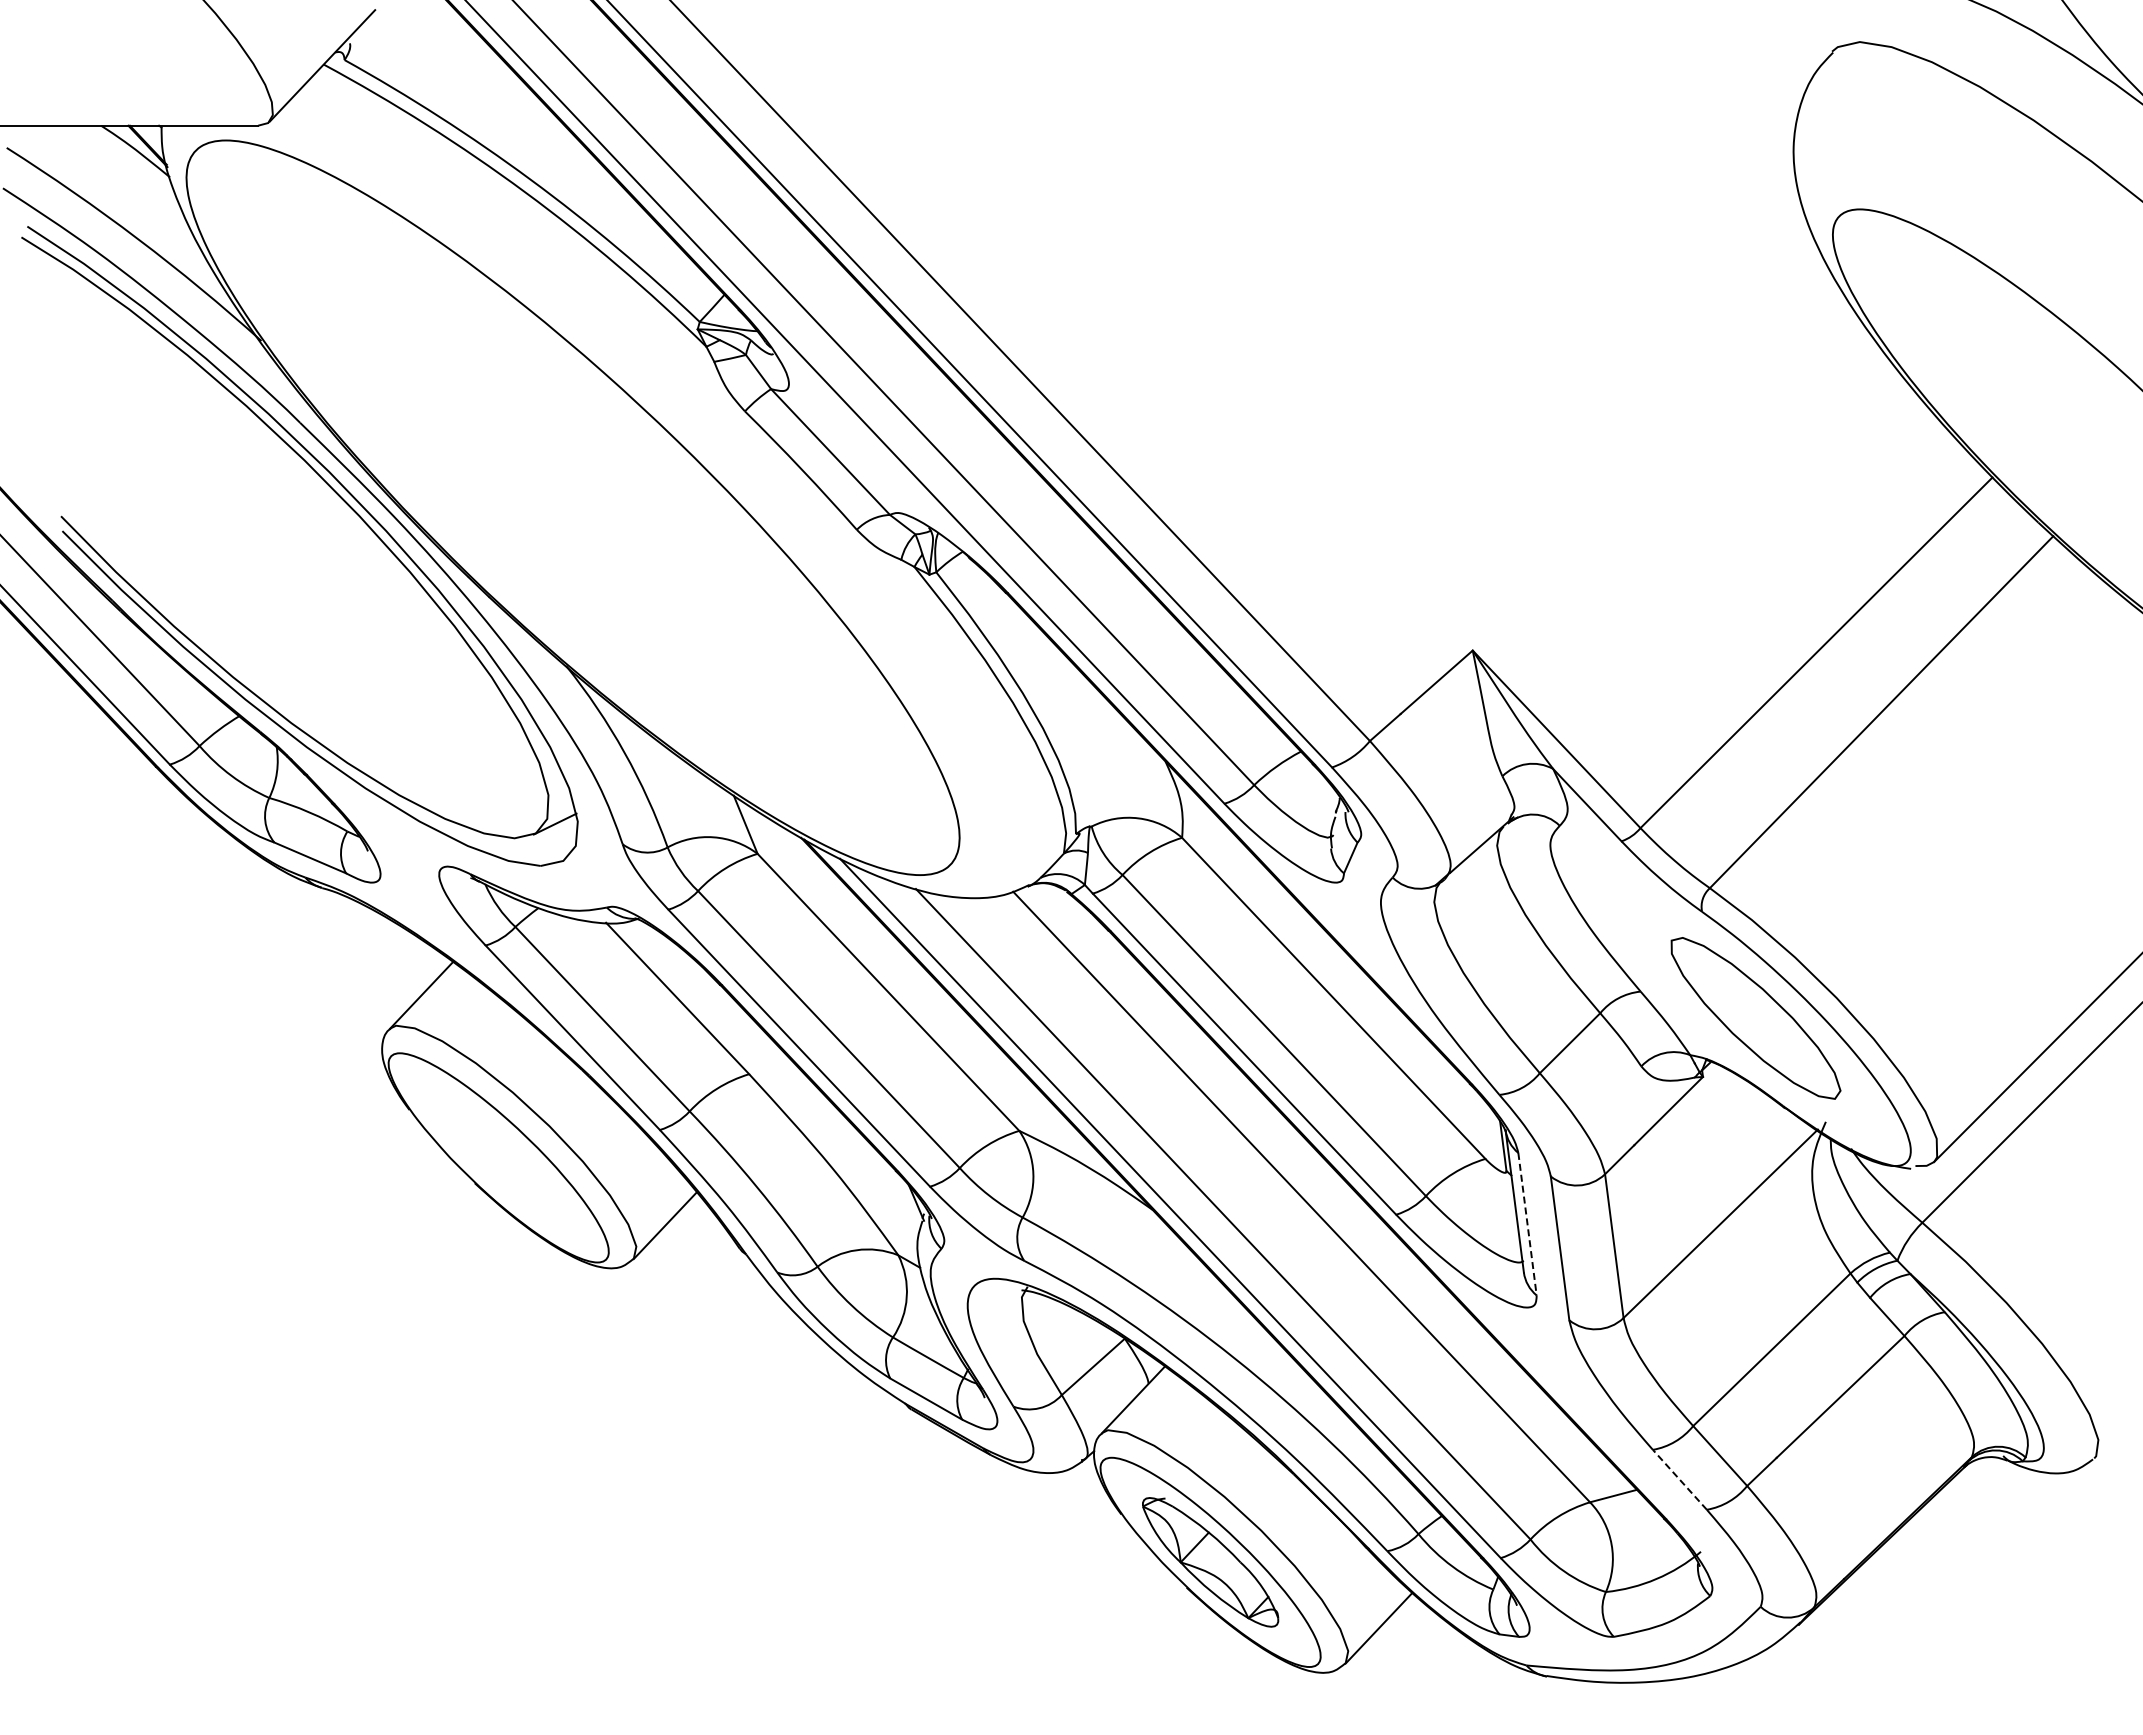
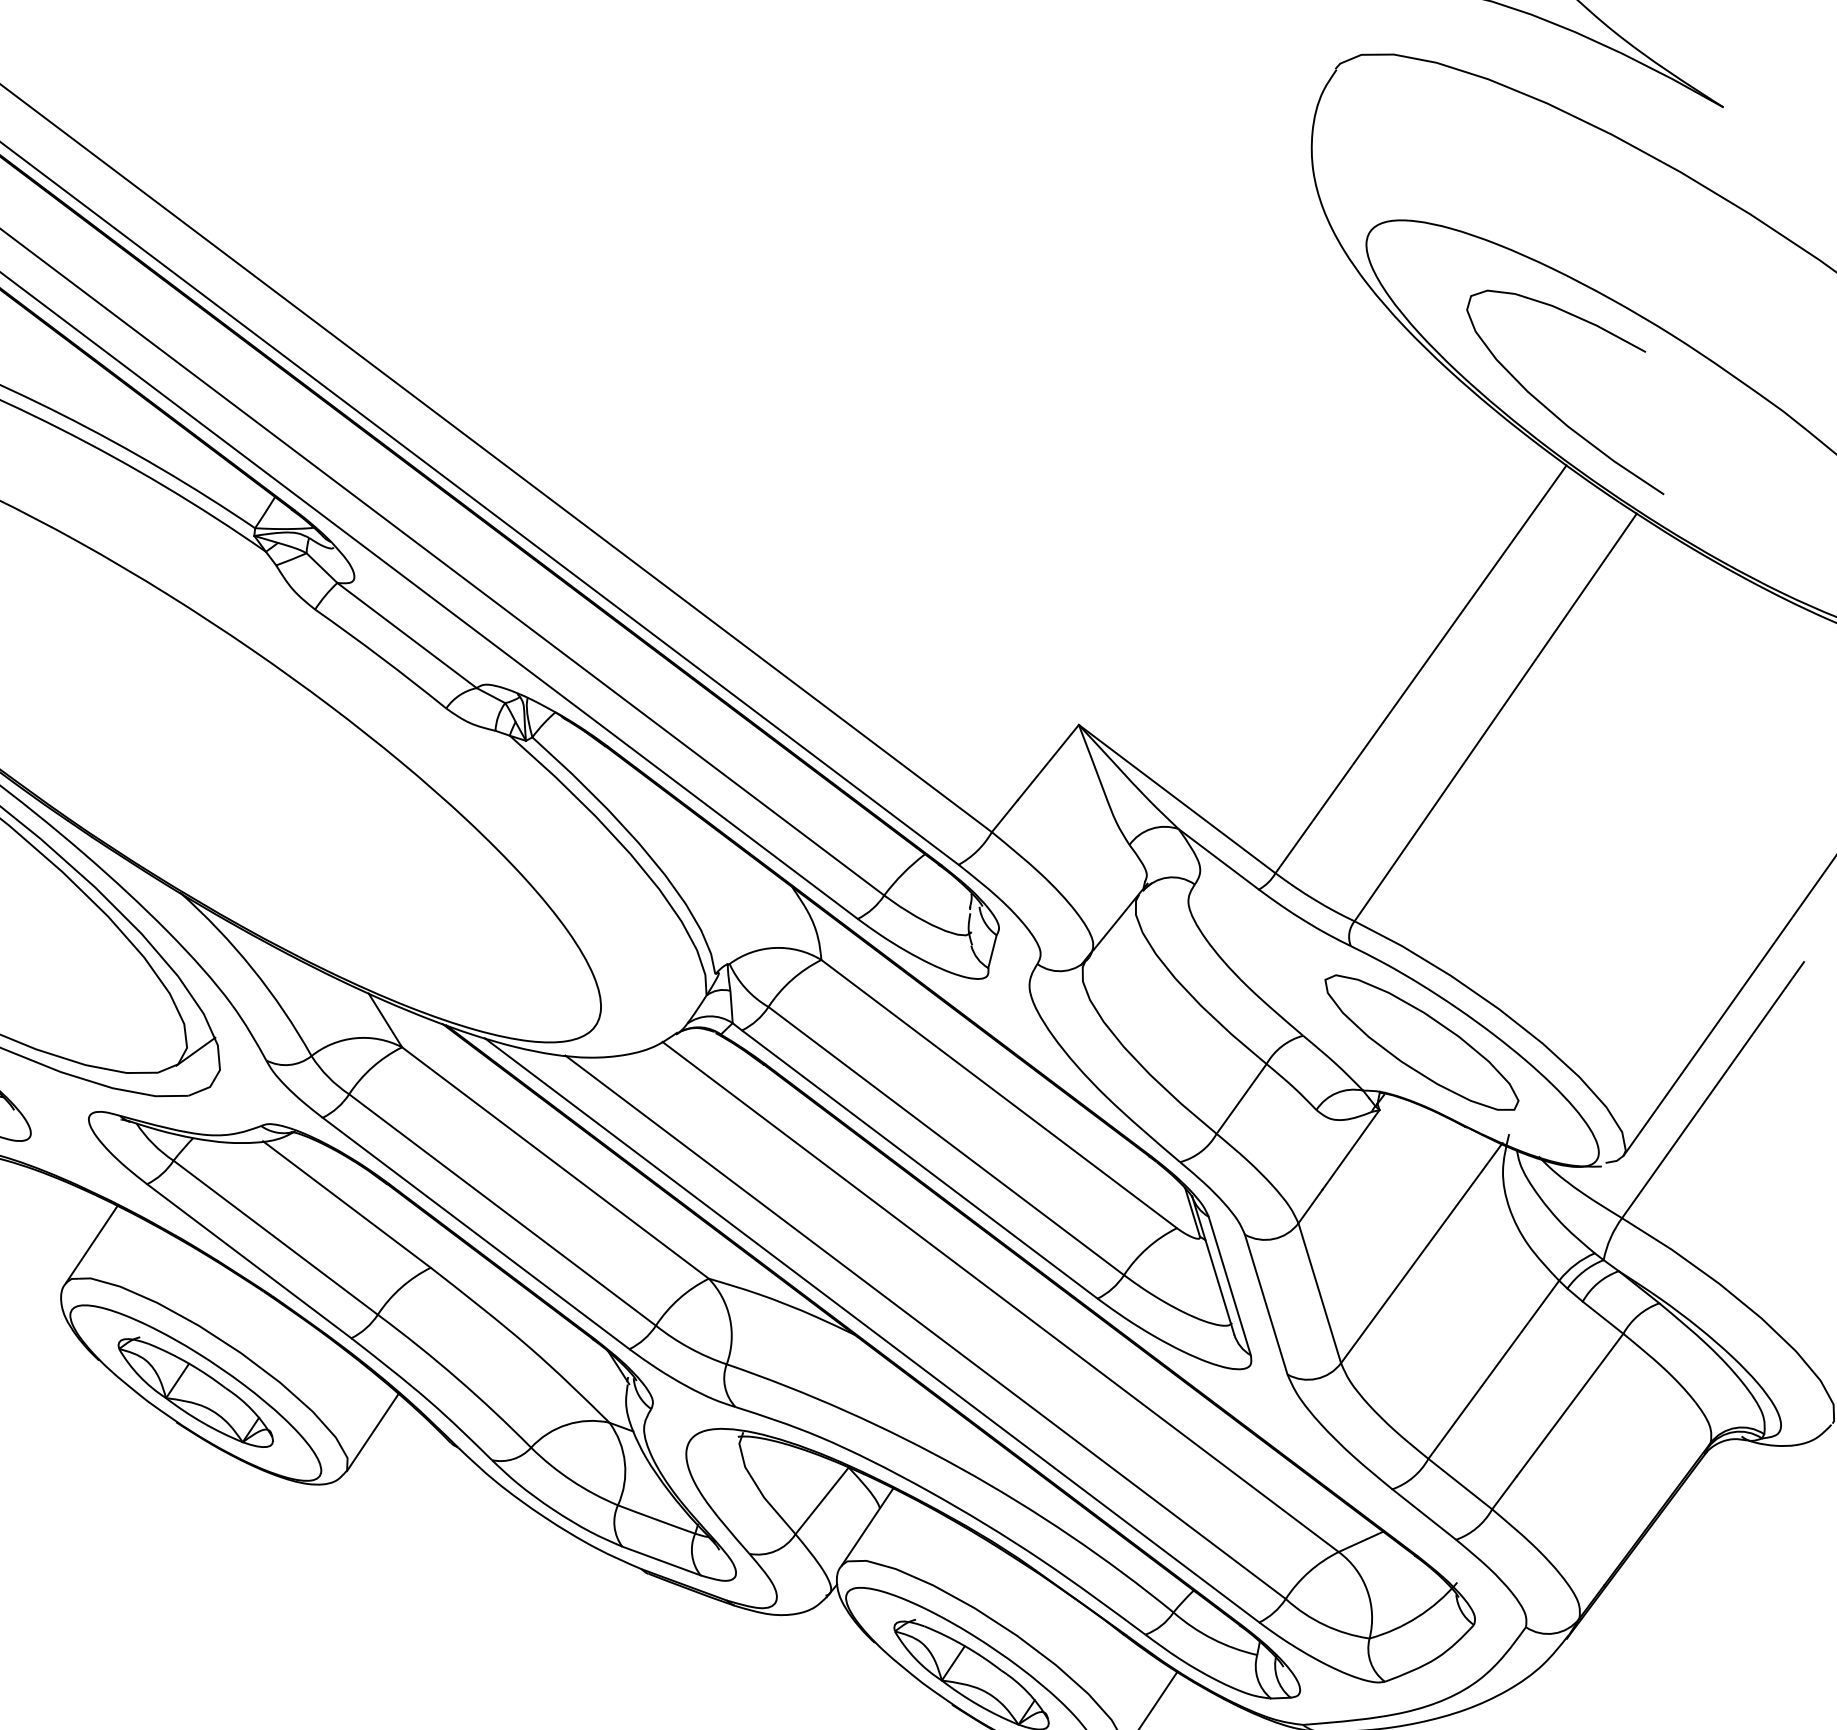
curve: (1985, 419) -> (1549, 409), added
part: (498, 1157) -> (195, 1392), added
line: (1527, 1224) -> (1229, 1286), dashed -> solid
line: (1679, 1479) -> (1423, 1514), dashed -> solid

